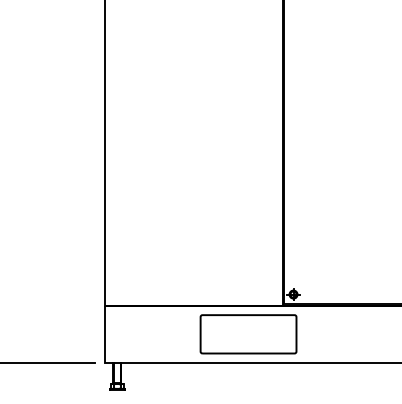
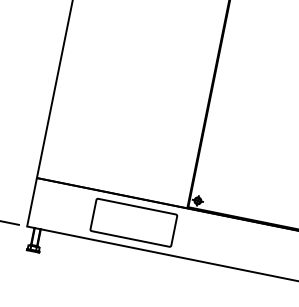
part: (248, 334) -> (133, 222), moved

